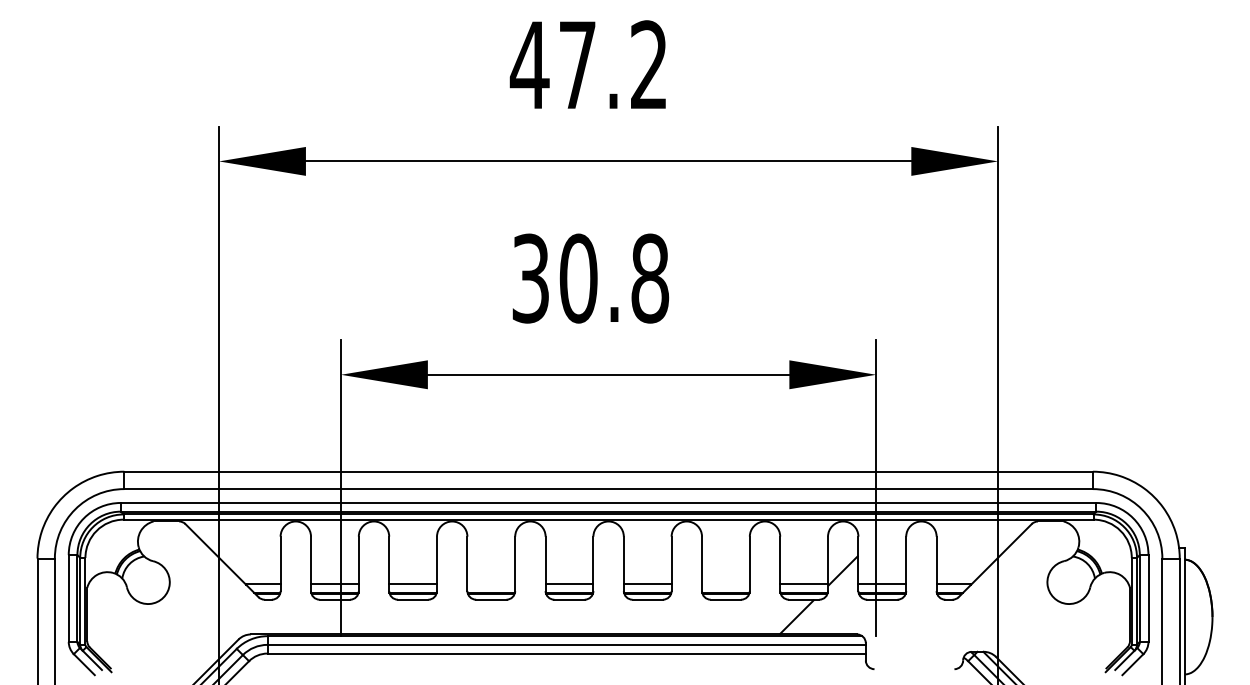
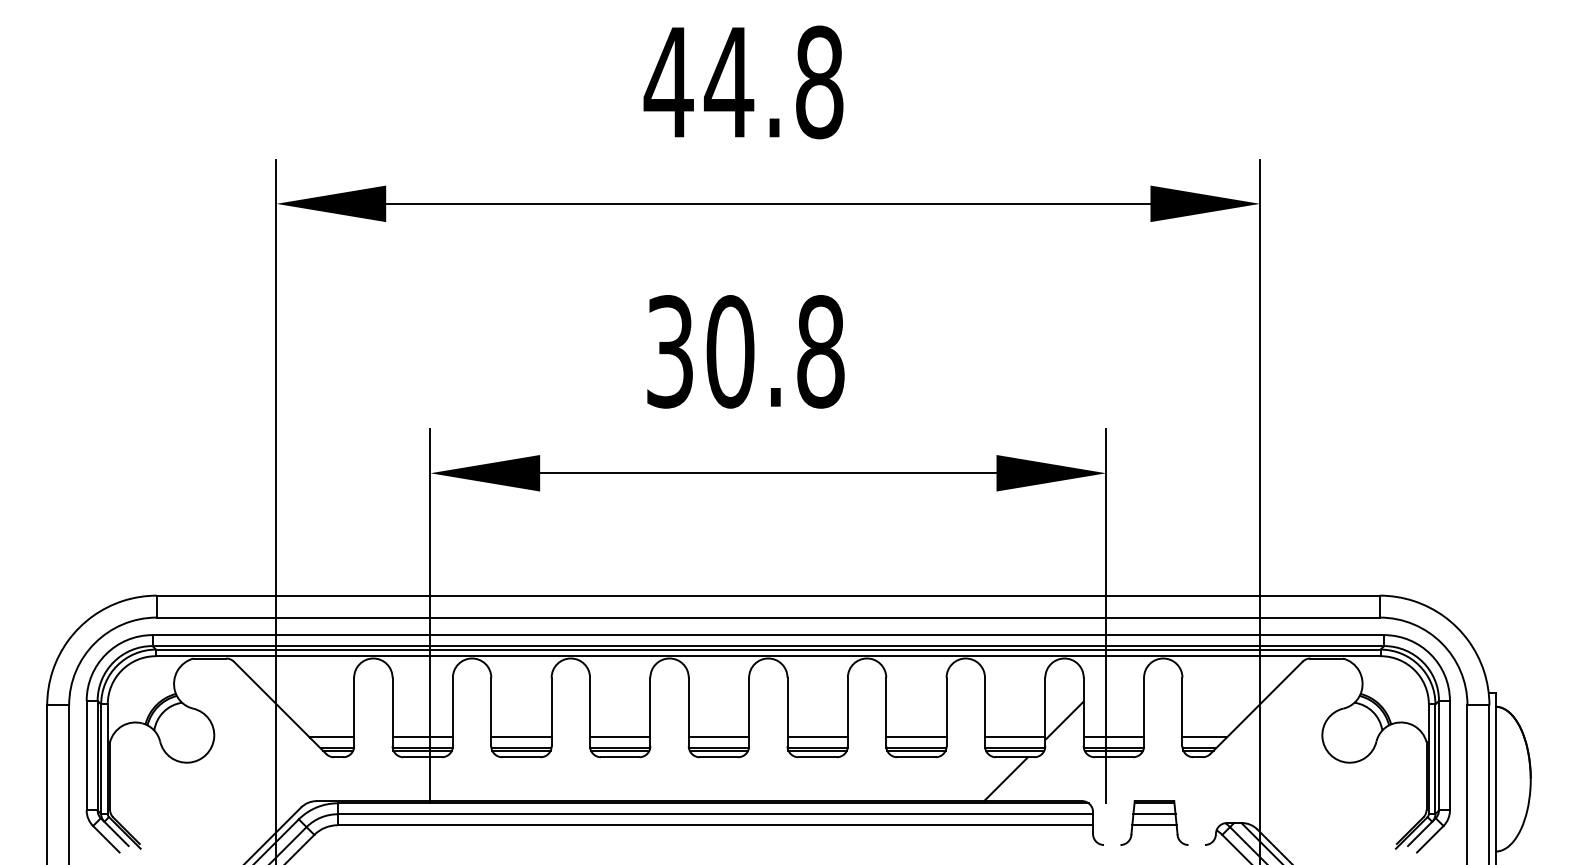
text: (612, 65) -> (773, 82), 47.2 -> 44.8
line: (491, 584) -> (620, 738), added
line: (725, 584) -> (915, 738), added
part: (914, 651) -> (1154, 822), added

